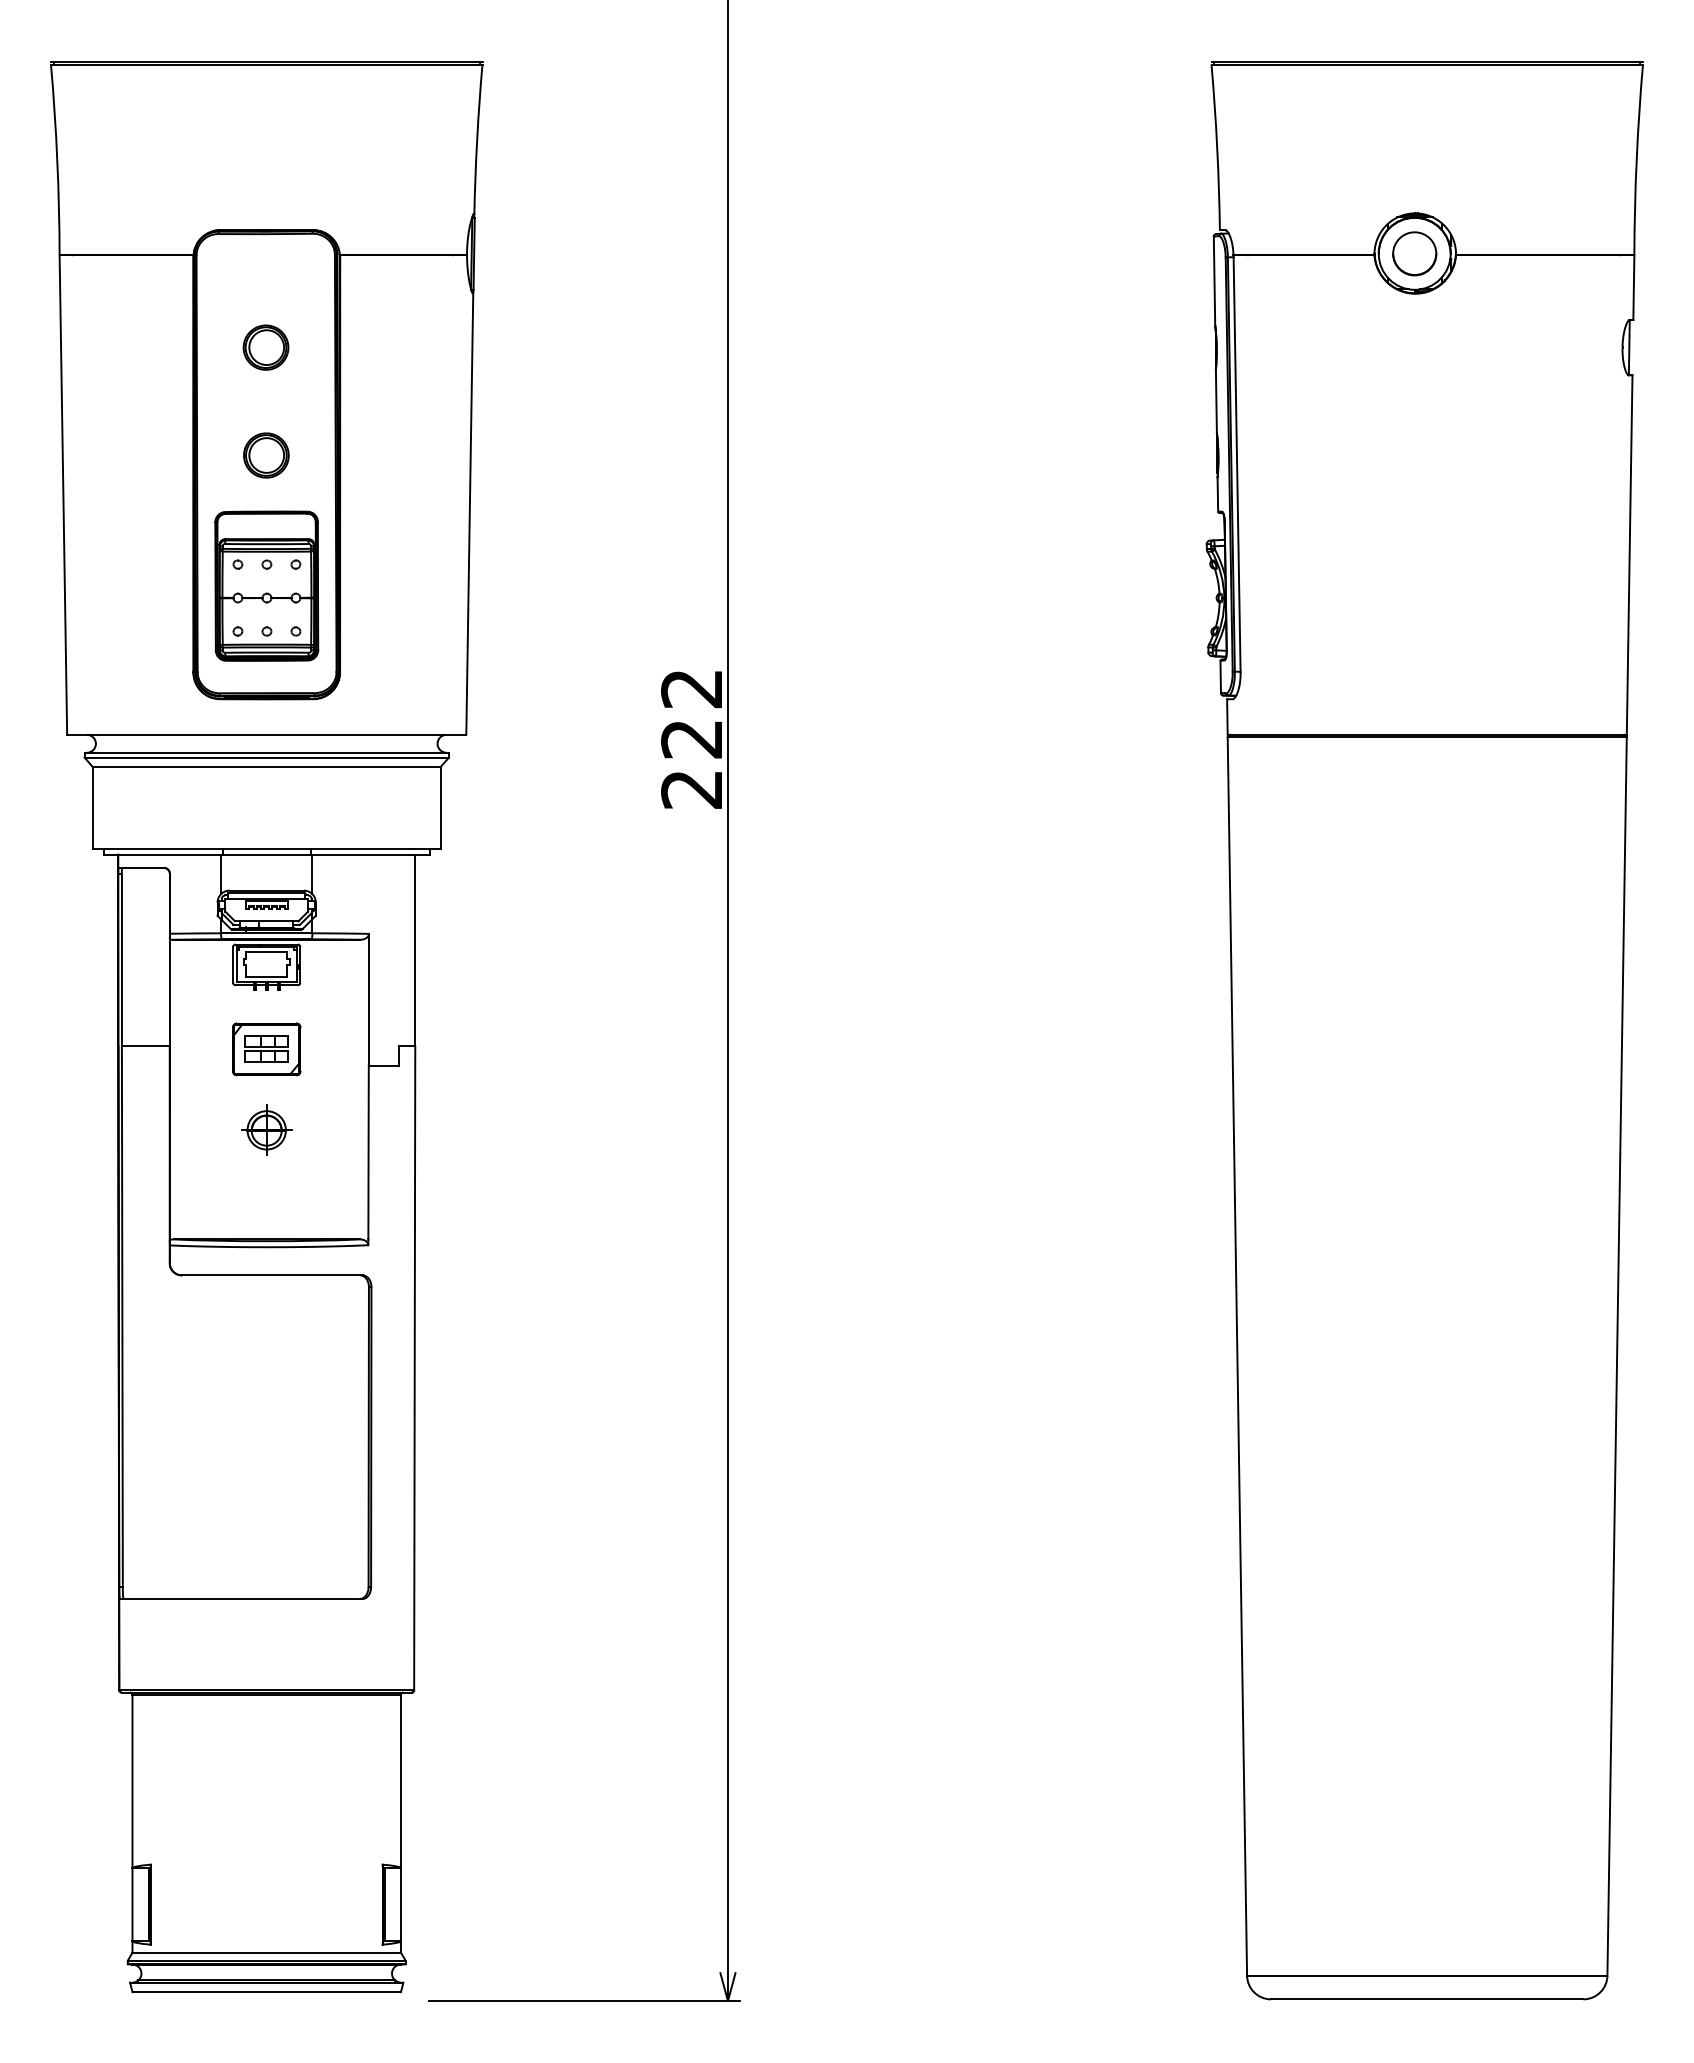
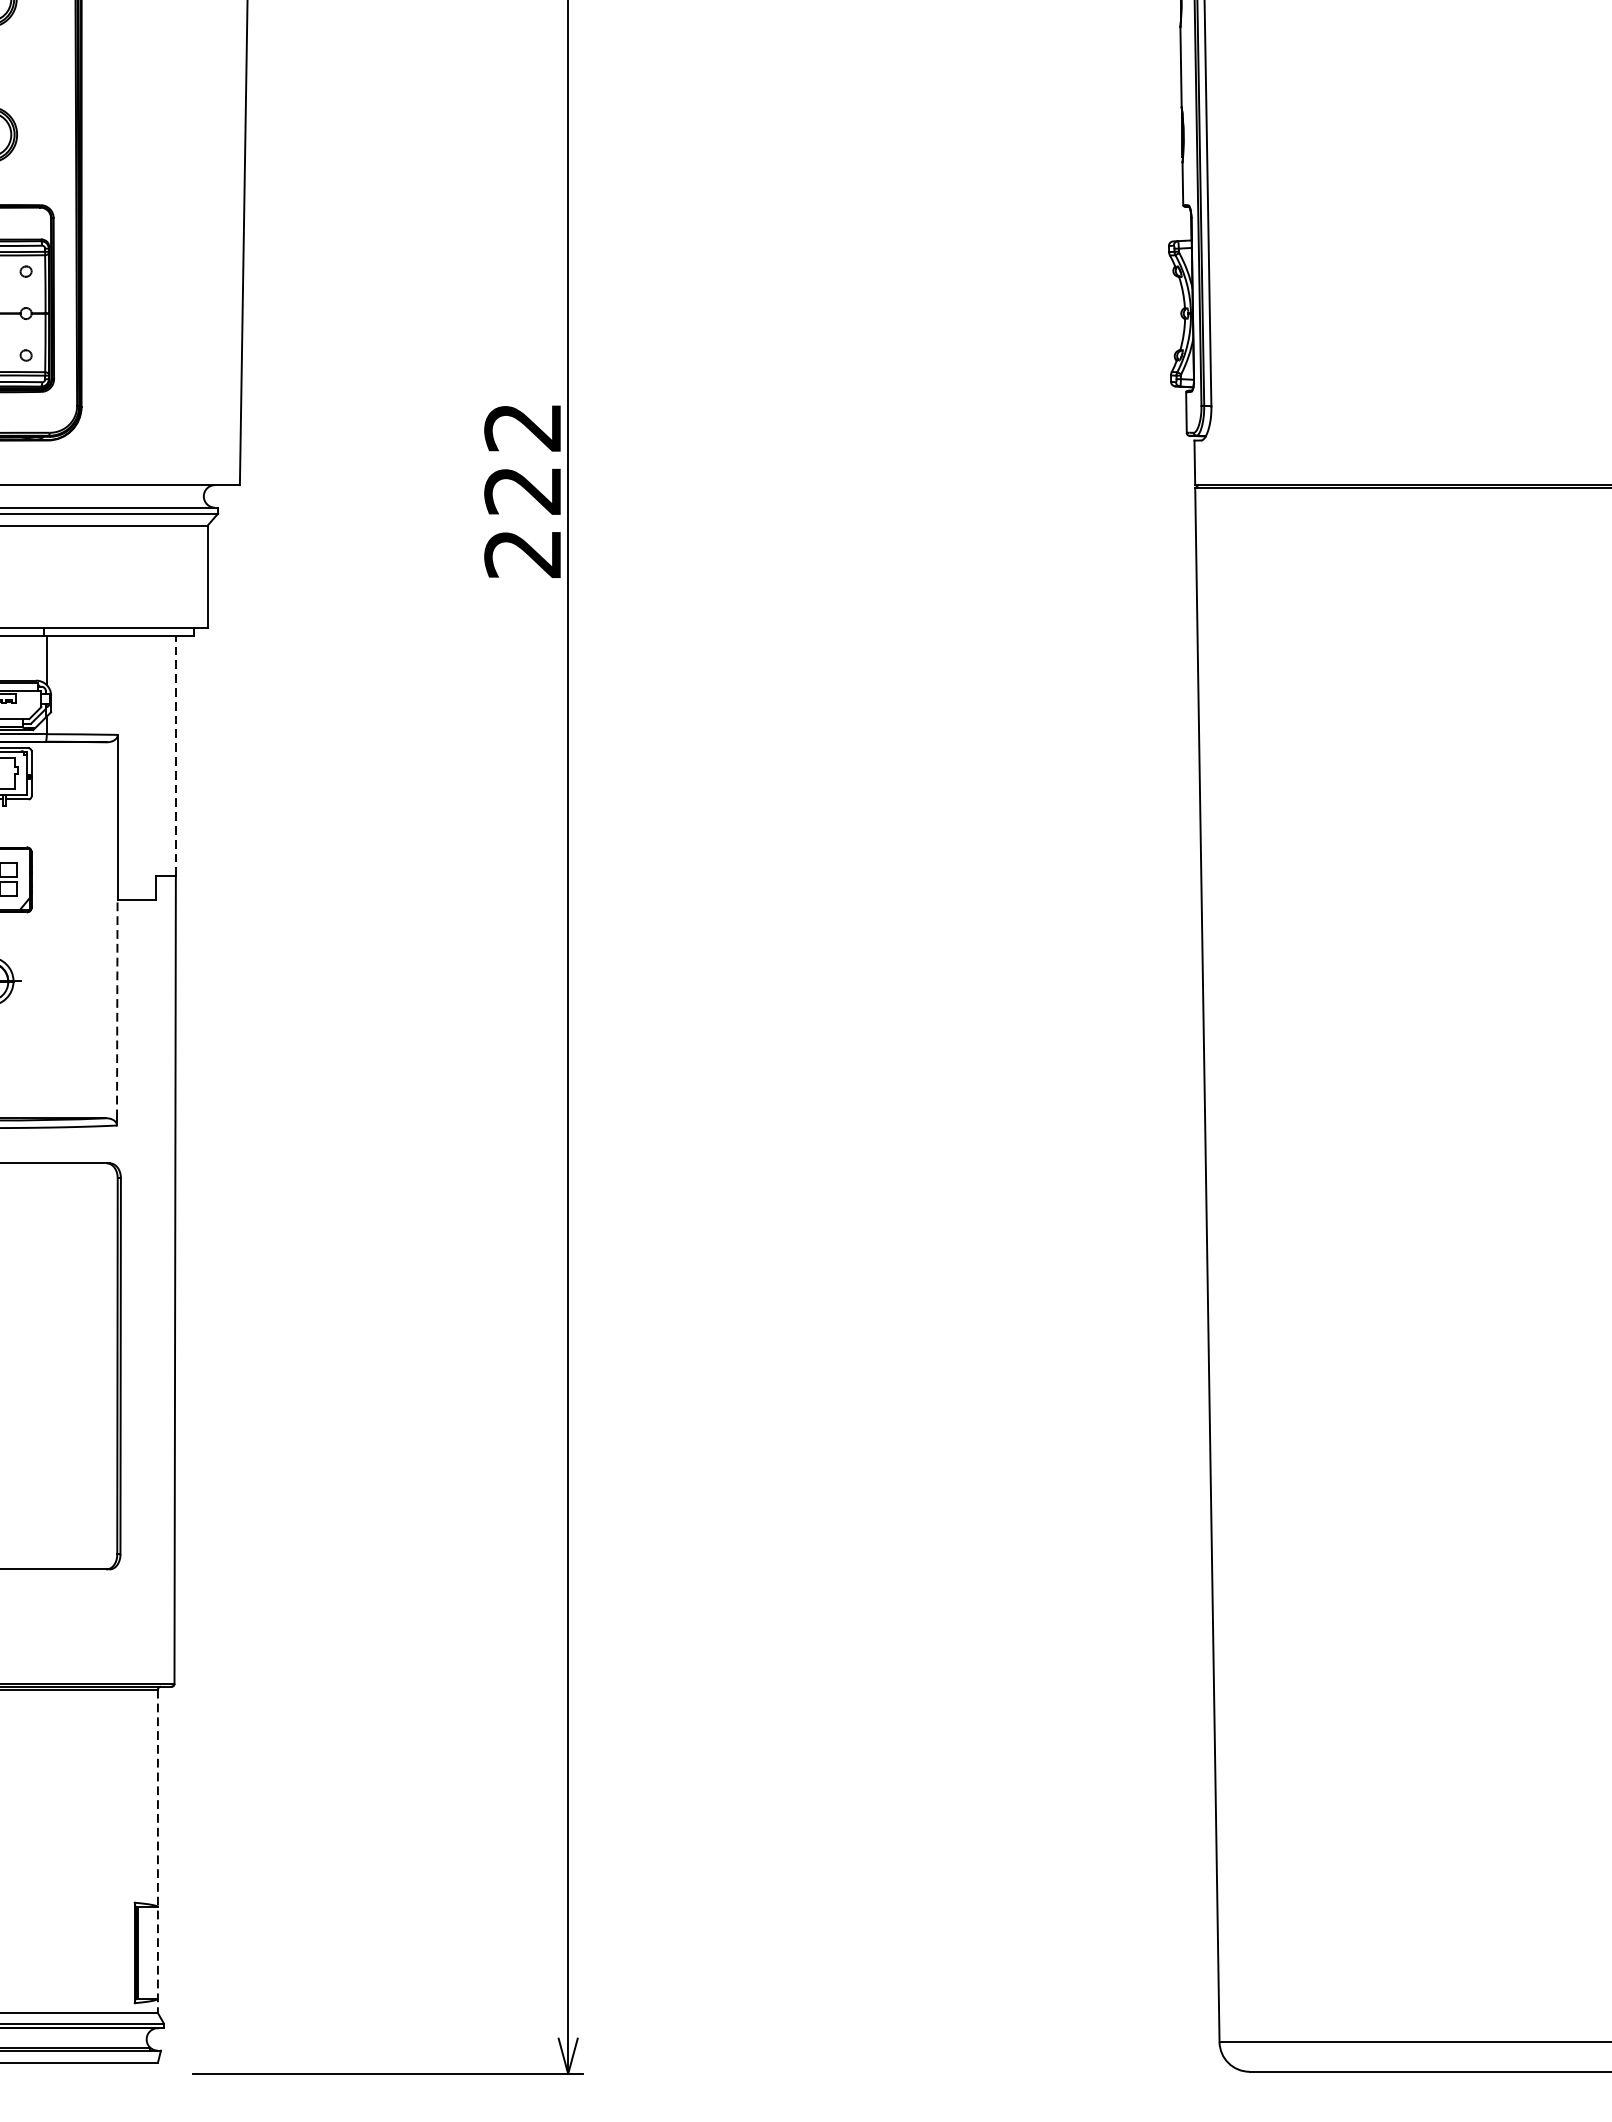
line: (415, 950) -> (176, 755), solid -> dashed
line: (368, 1152) -> (117, 1009), solid -> dashed
line: (400, 1823) -> (157, 1851), solid -> dashed

